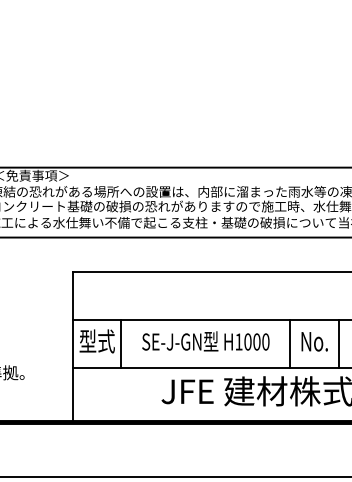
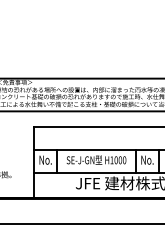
text: (97, 340) -> (45, 159), 型式 -> No.

